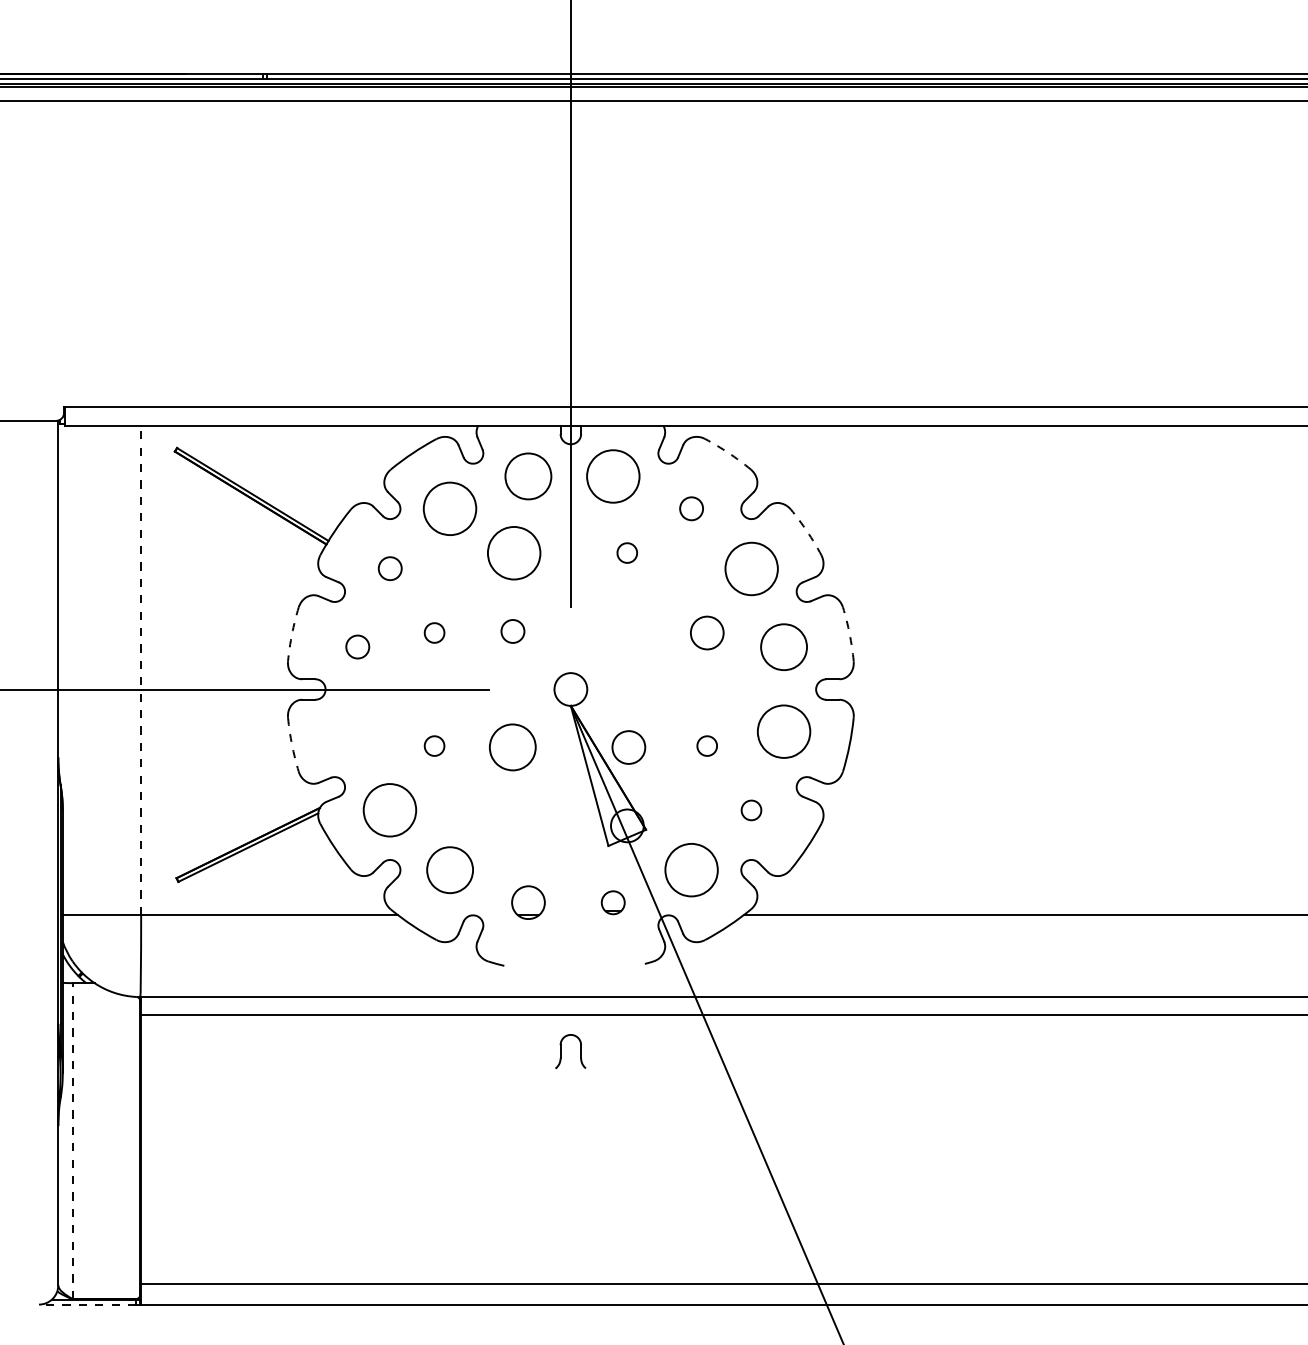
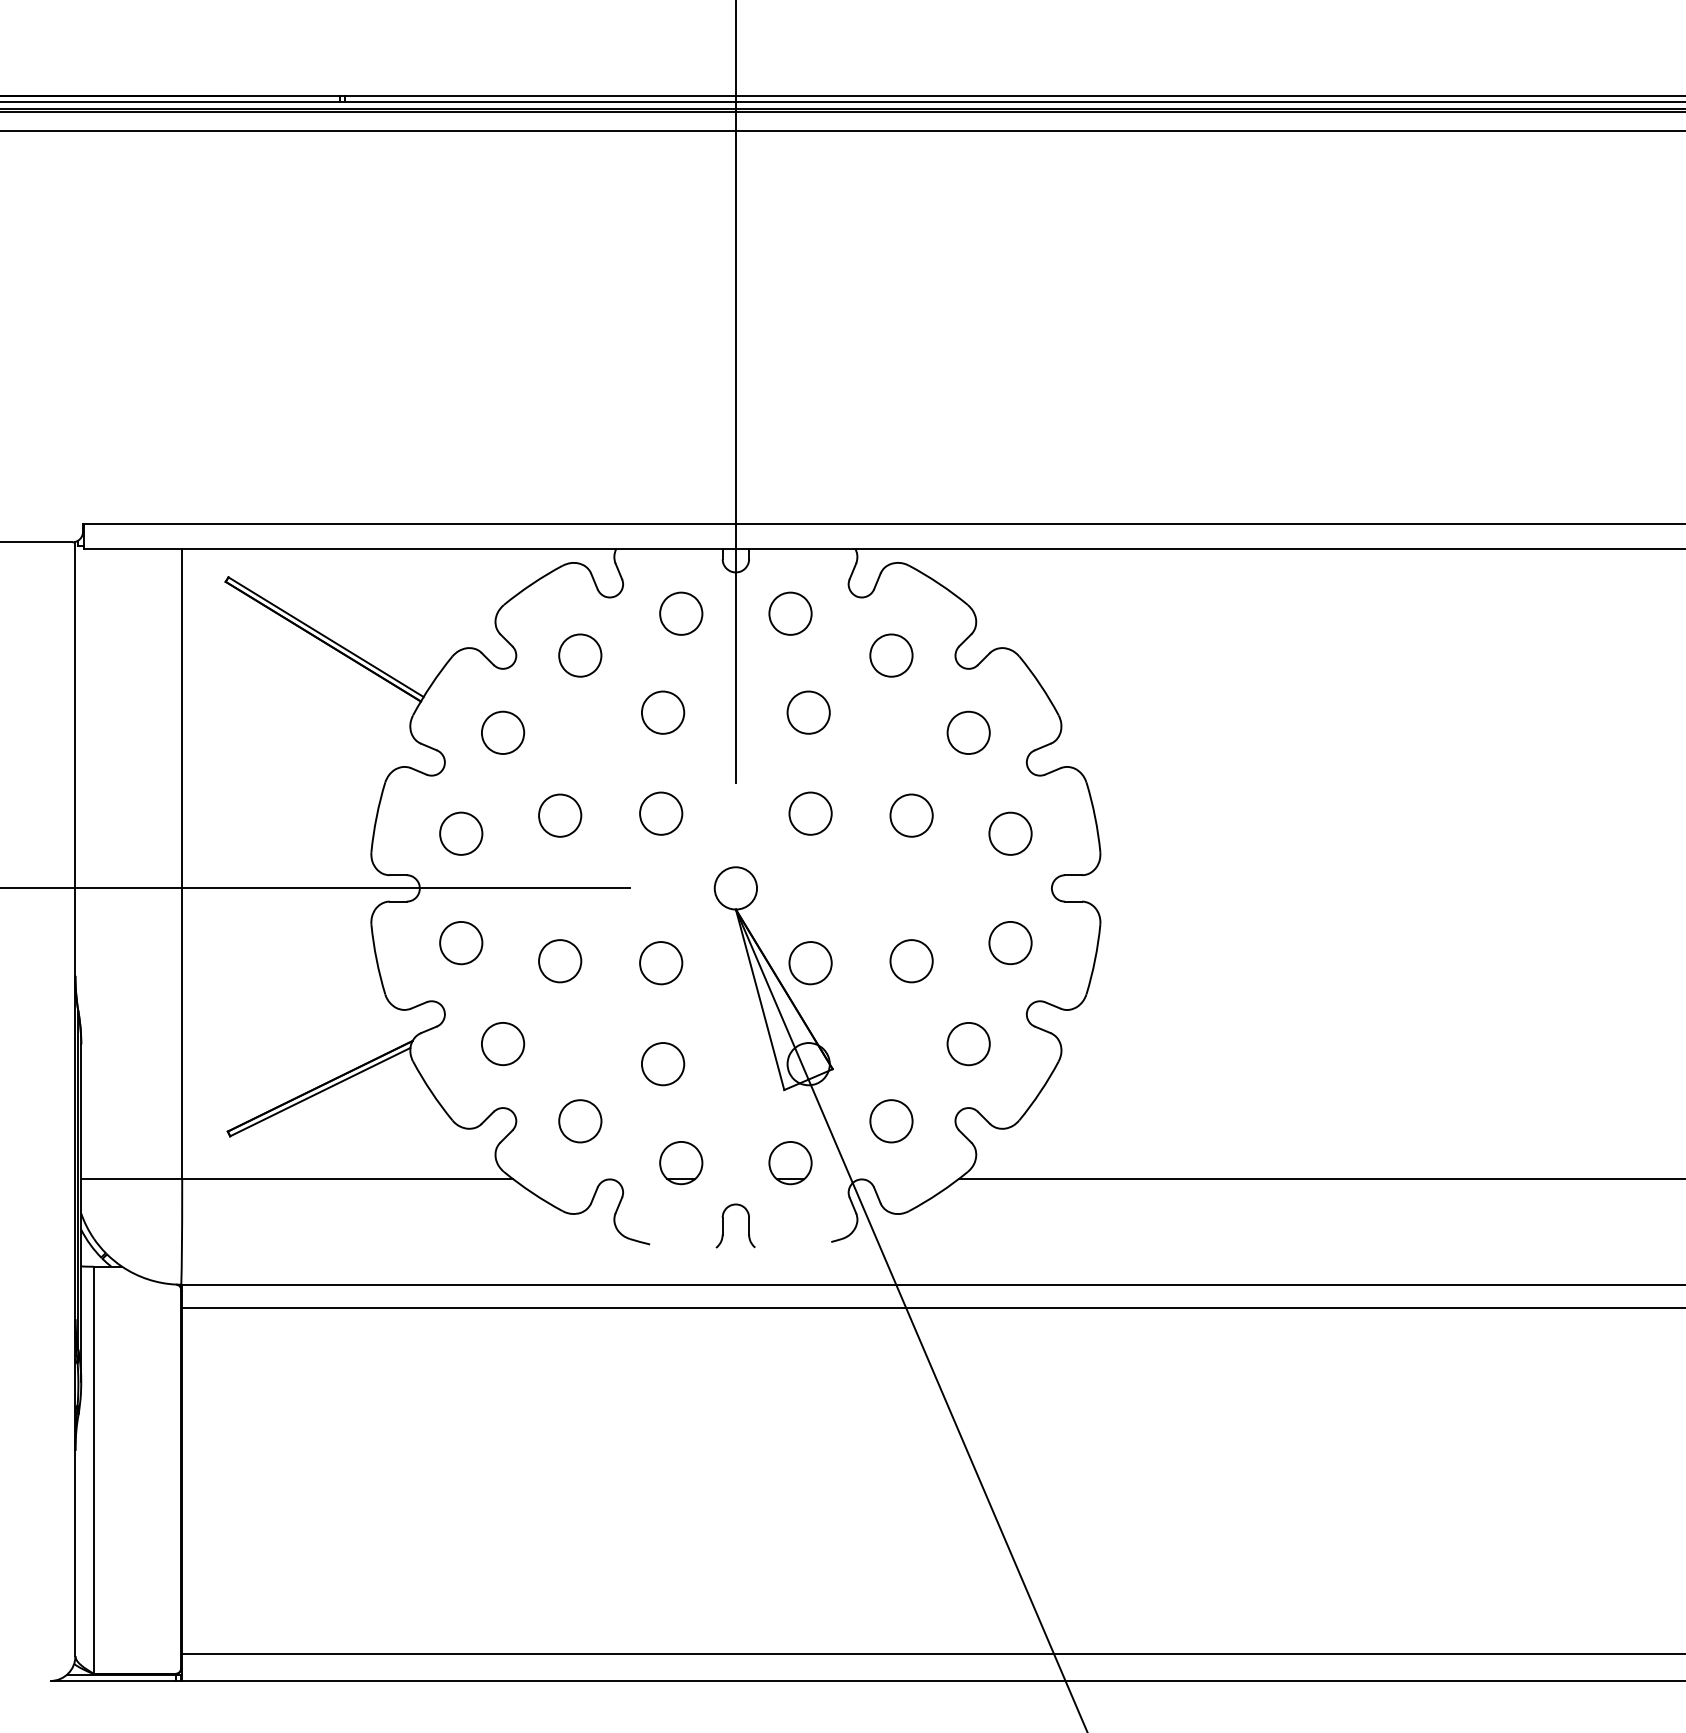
arc: (728, 452) -> (939, 583), dashed -> solid
part: (528, 476) -> (681, 613), size x0.71
part: (613, 476) -> (790, 613), size x0.62
part: (450, 508) -> (580, 655), size x0.62
part: (691, 508) -> (891, 655), size x1.43
arc: (807, 531) -> (1040, 684), dashed -> solid
part: (514, 552) -> (663, 712), size x0.62
part: (627, 552) -> (808, 712), size x1.67
part: (390, 568) -> (503, 732), size x1.43
part: (751, 568) -> (968, 732), size x0.62
part: (513, 631) -> (661, 813), size x1.43
part: (628, 631) -> (810, 813), added
part: (434, 632) -> (560, 815), size x1.67
arc: (291, 633) -> (376, 816), dashed -> solid
arc: (849, 633) -> (1095, 816), dashed -> solid
part: (357, 646) -> (461, 833), size x1.43
part: (783, 646) -> (1010, 833), size x0.71
line: (141, 670) -> (182, 863), dashed -> solid
part: (357, 732) -> (461, 943), added
part: (783, 732) -> (1010, 943), size x0.62
arc: (291, 744) -> (376, 959), dashed -> solid
part: (434, 746) -> (560, 961), size x1.67
part: (707, 746) -> (911, 961), size x1.67
part: (513, 747) -> (661, 963), size x0.71
part: (390, 809) -> (503, 1043), size x0.62
part: (751, 810) -> (968, 1044), size x1.67
part: (514, 826) -> (663, 1064), added
part: (450, 870) -> (580, 1121), size x0.71
part: (691, 870) -> (891, 1121), size x0.62
part: (613, 903) -> (790, 1163), size x1.43
part: (561, 1051) -> (723, 1225), moved
line: (72, 1141) -> (93, 1470), dashed -> solid
line: (87, 1304) -> (113, 1680), dashed -> solid

